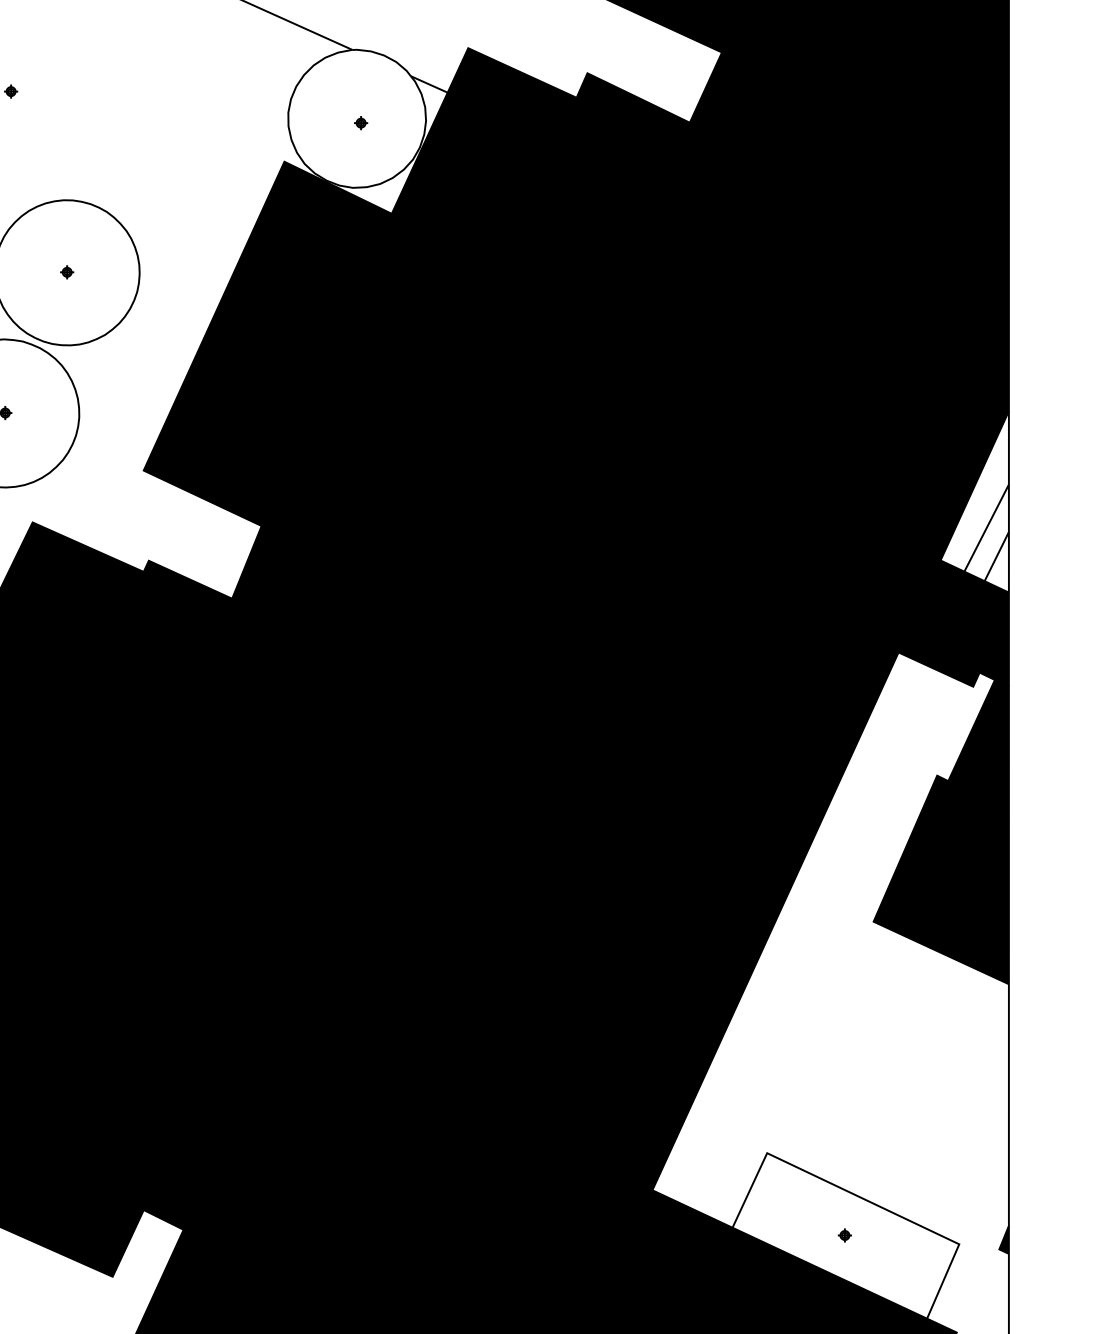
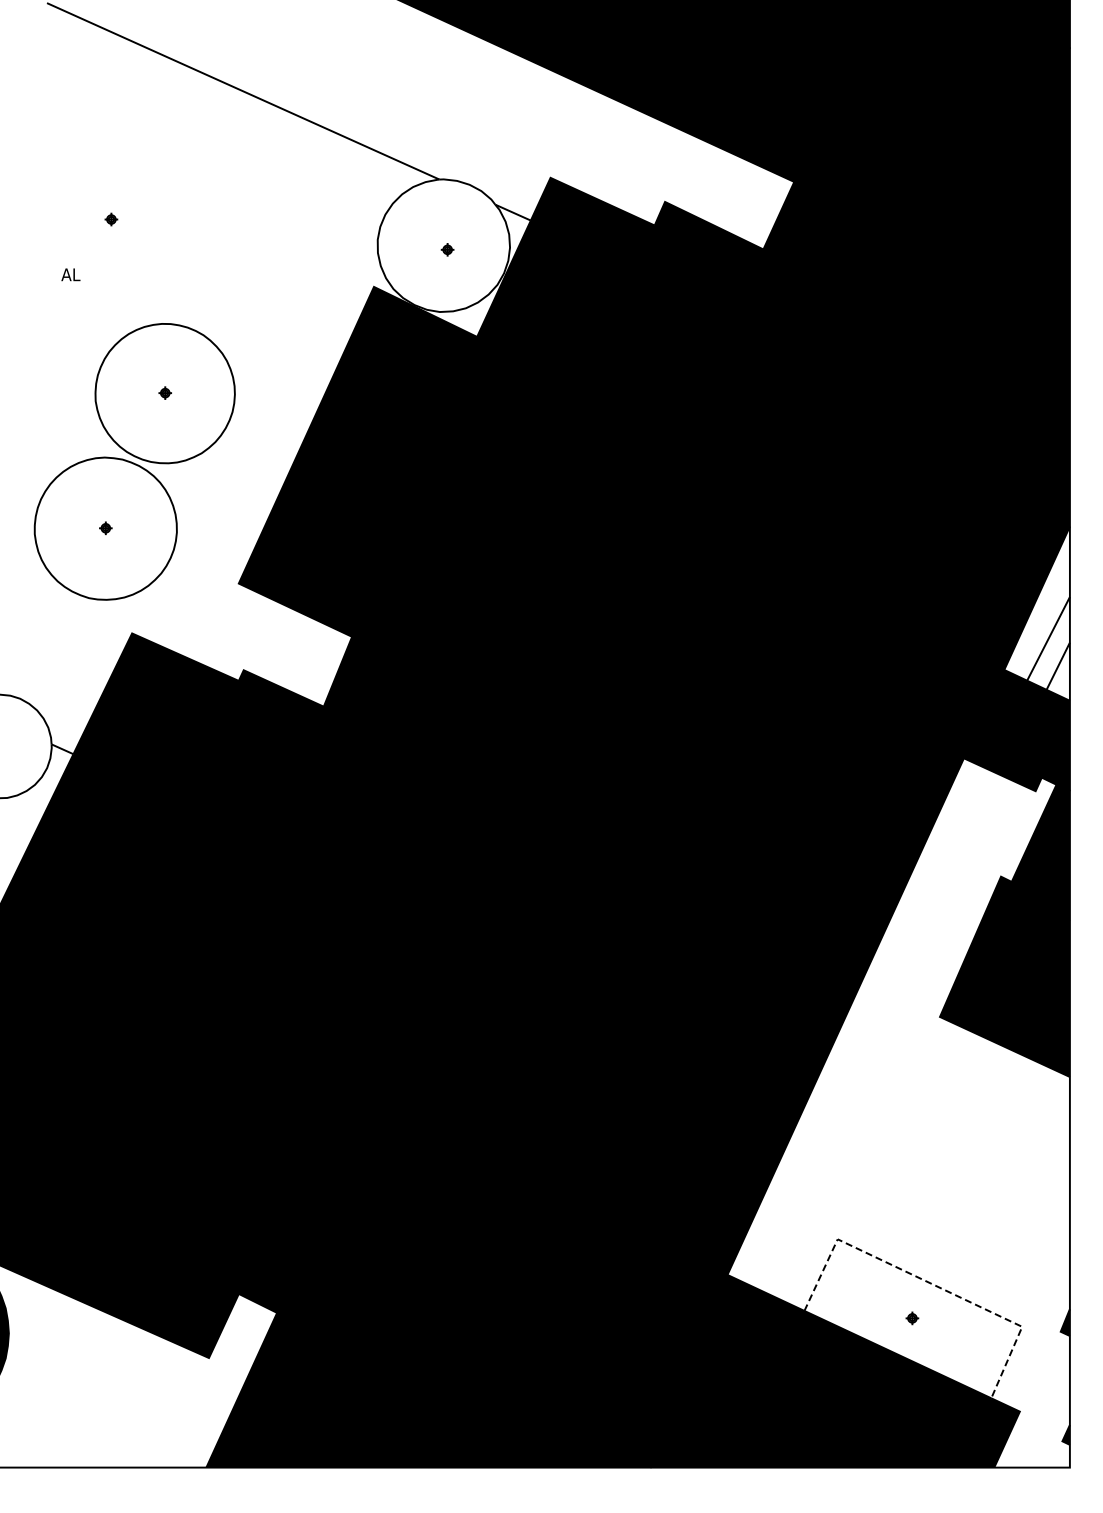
line: (862, 1198) -> (929, 1282), solid -> dashed

